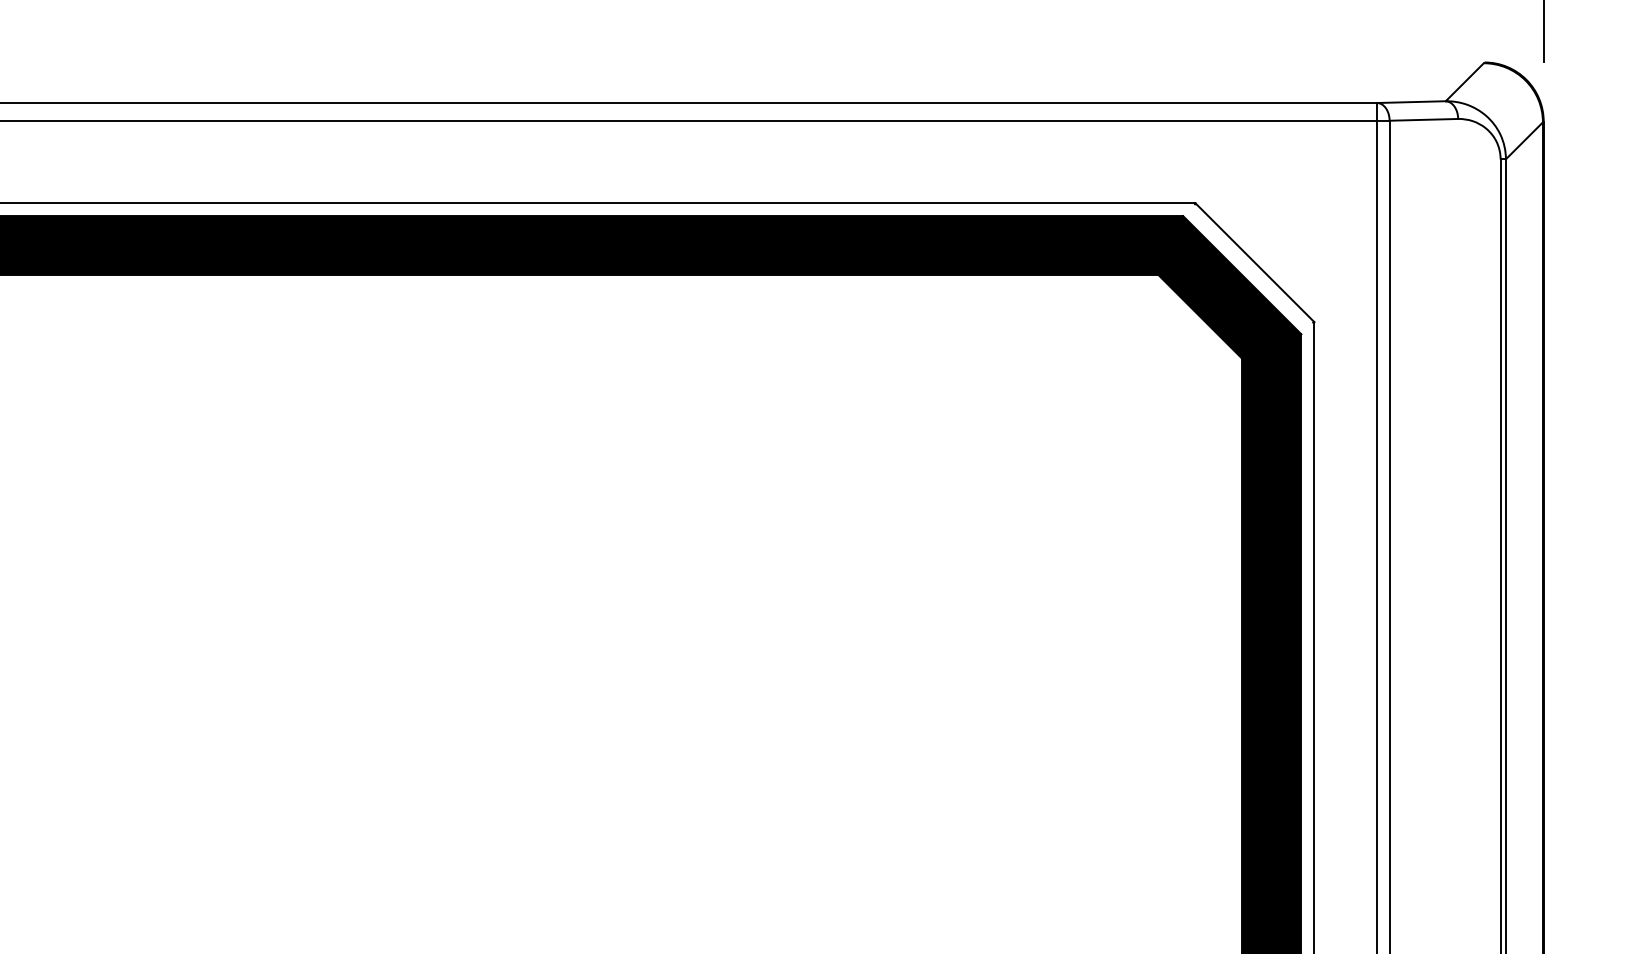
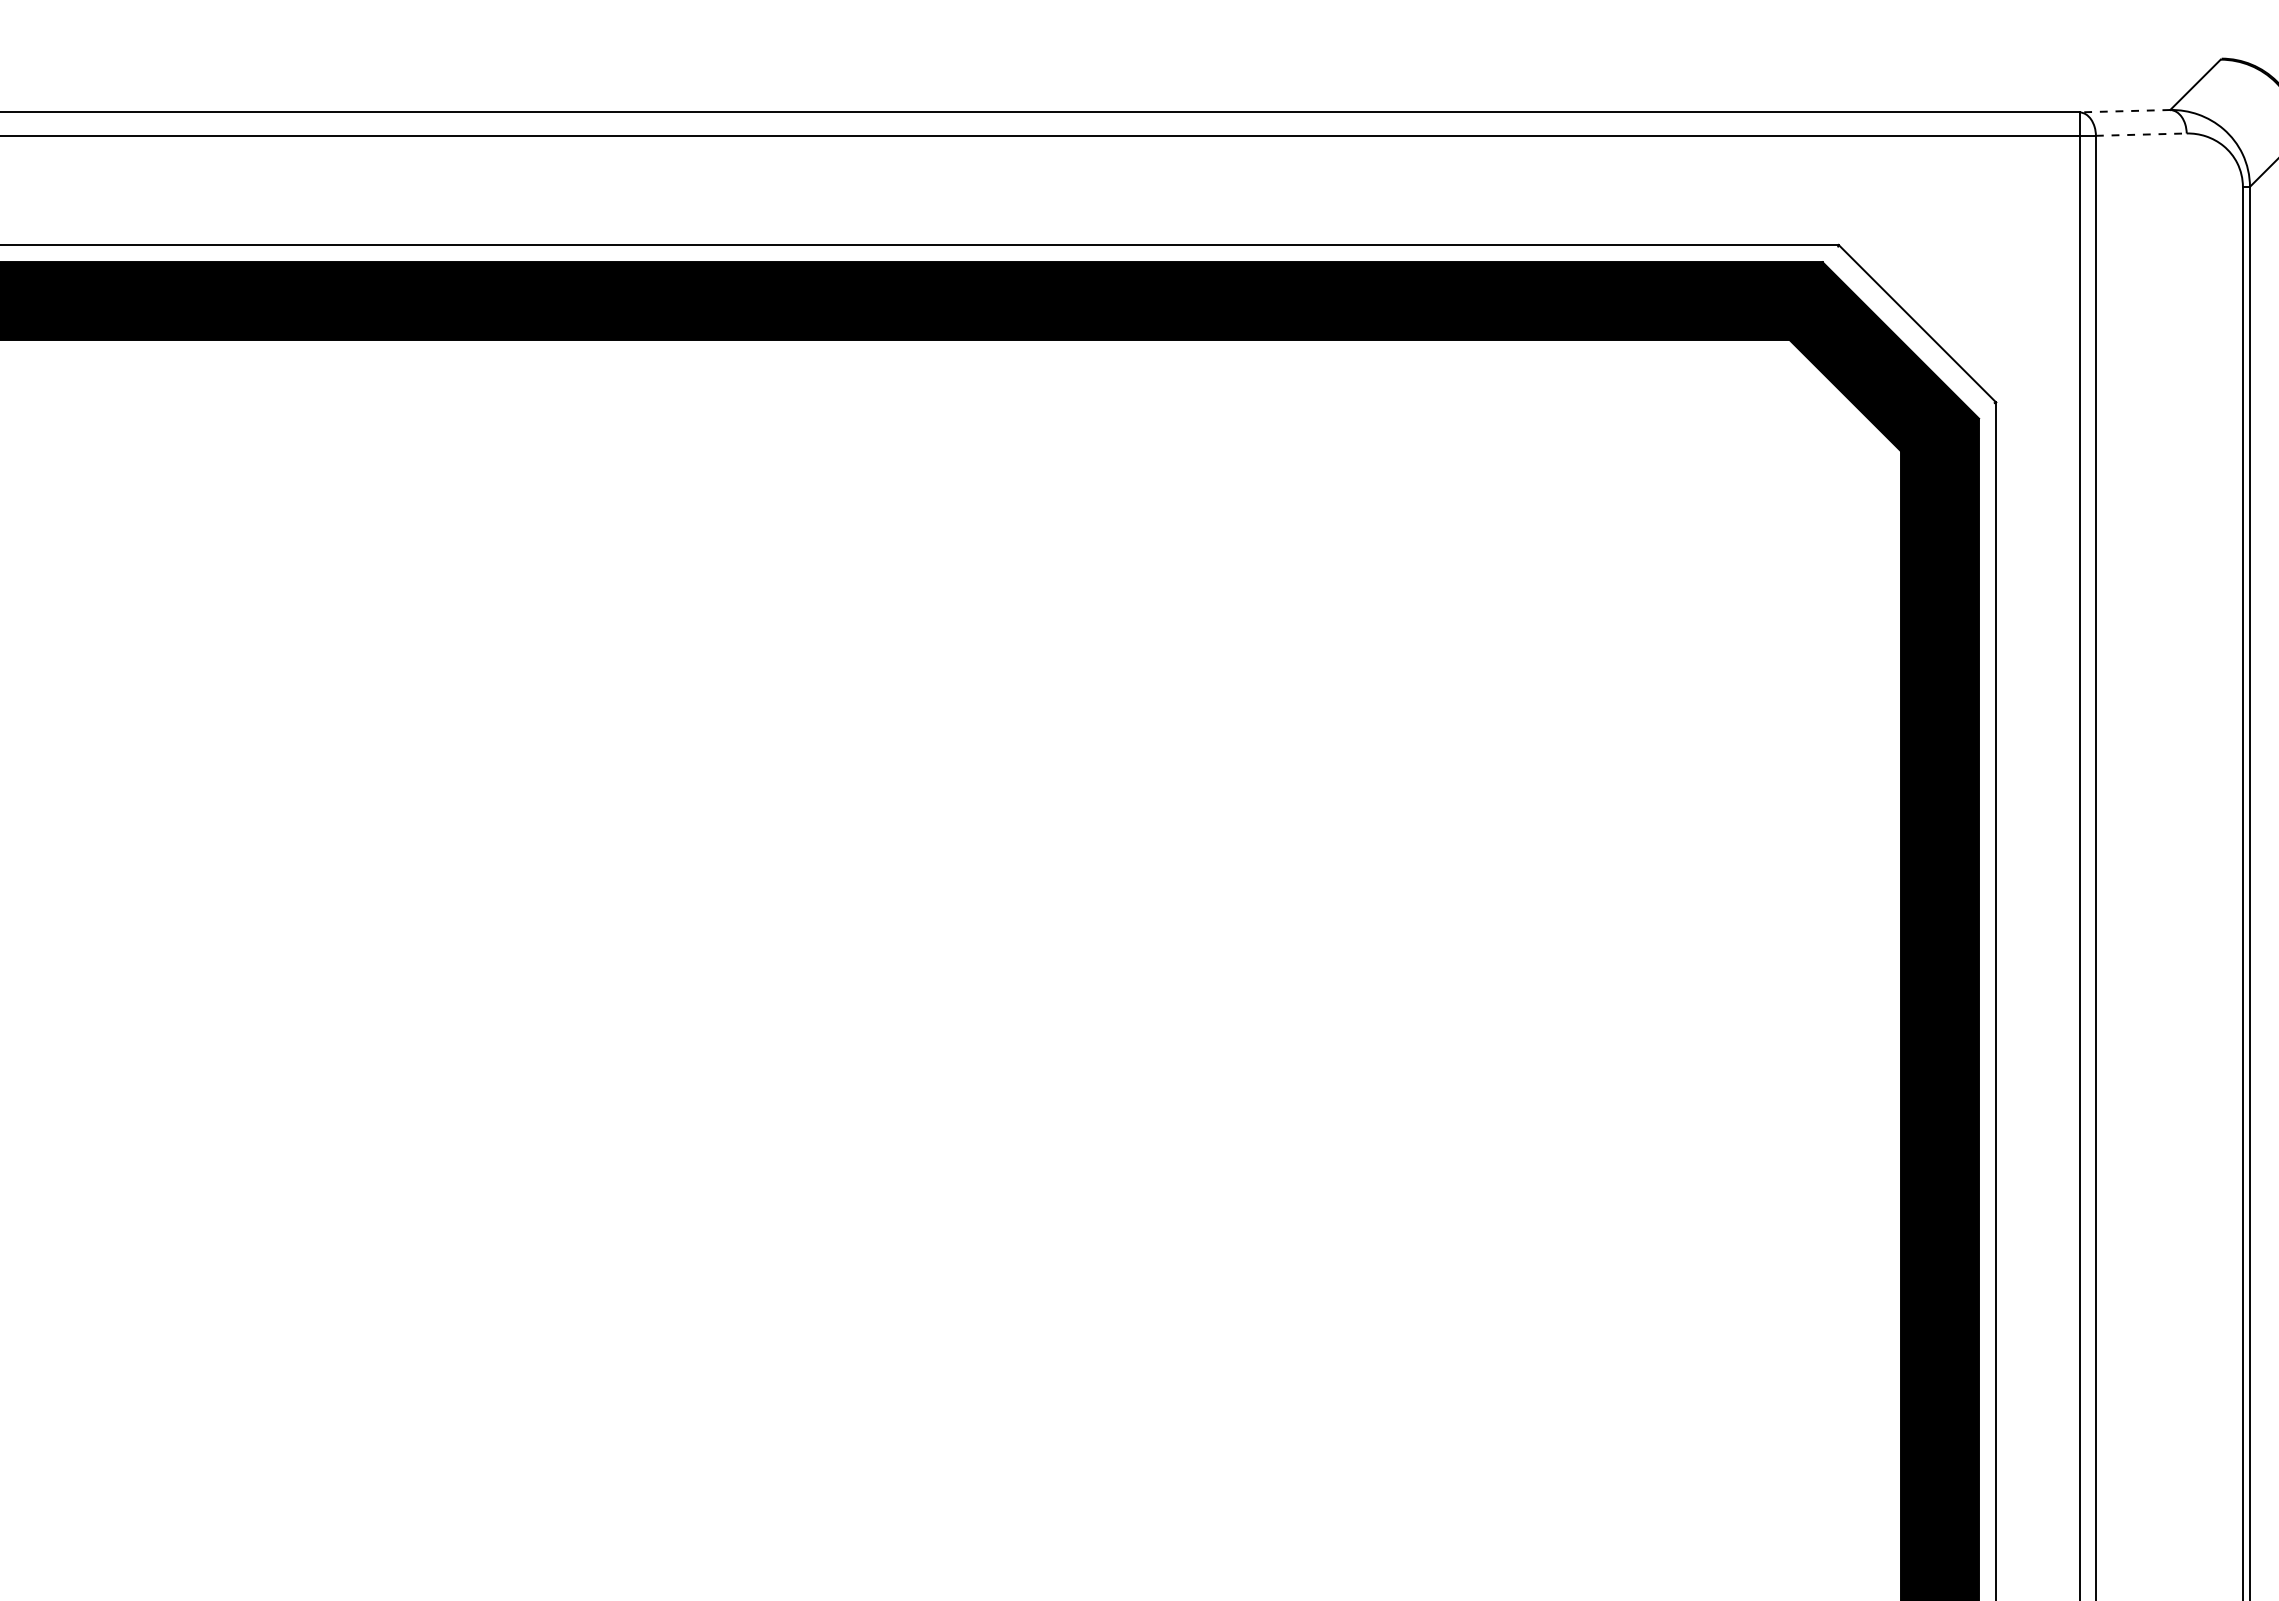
line: (1411, 102) -> (2124, 111), solid -> dashed
line: (1424, 119) -> (2141, 134), solid -> dashed

